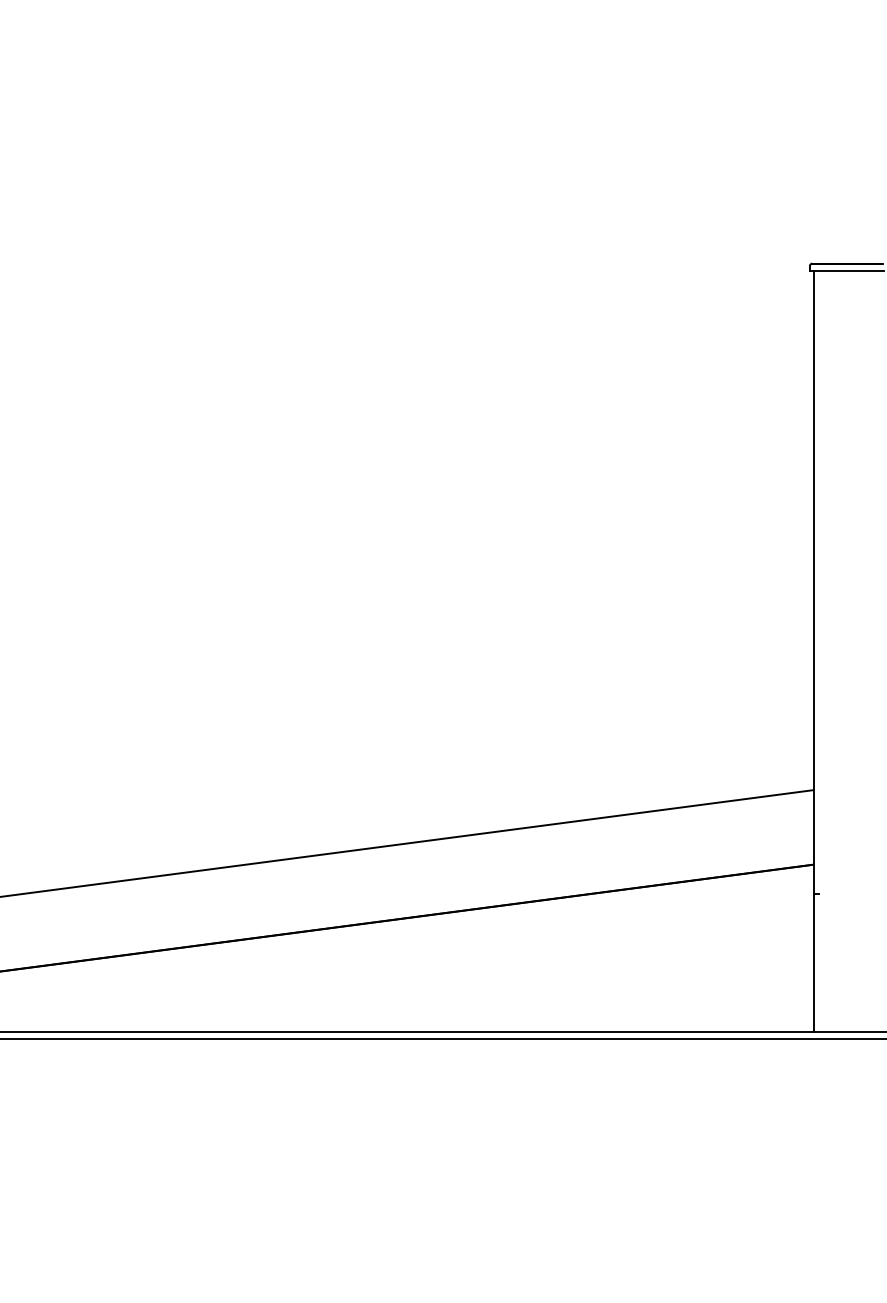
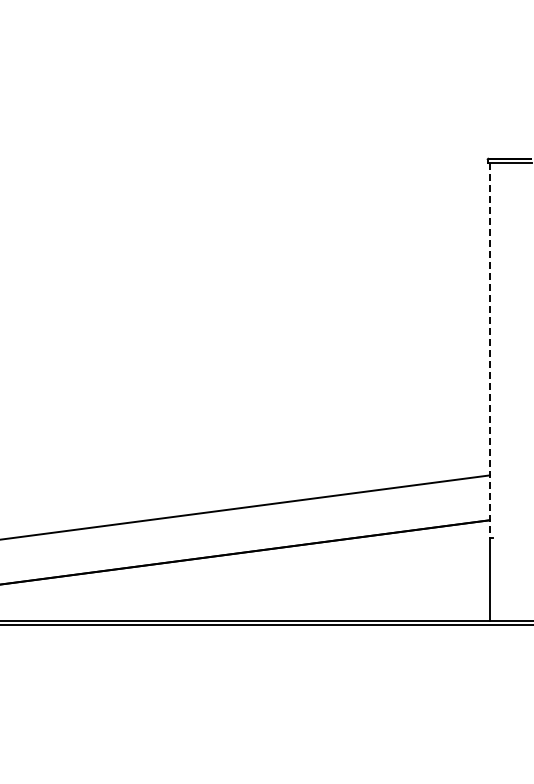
line: (813, 584) -> (489, 351), solid -> dashed

